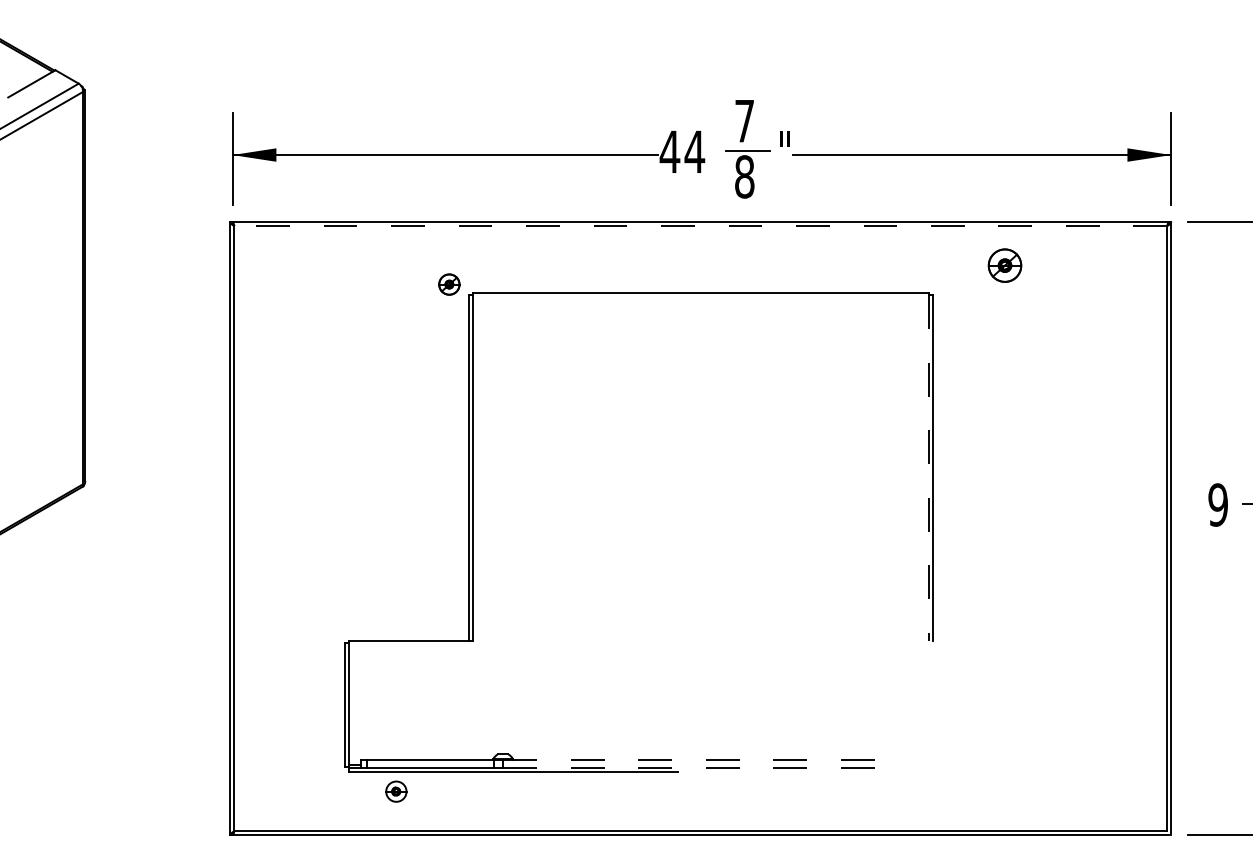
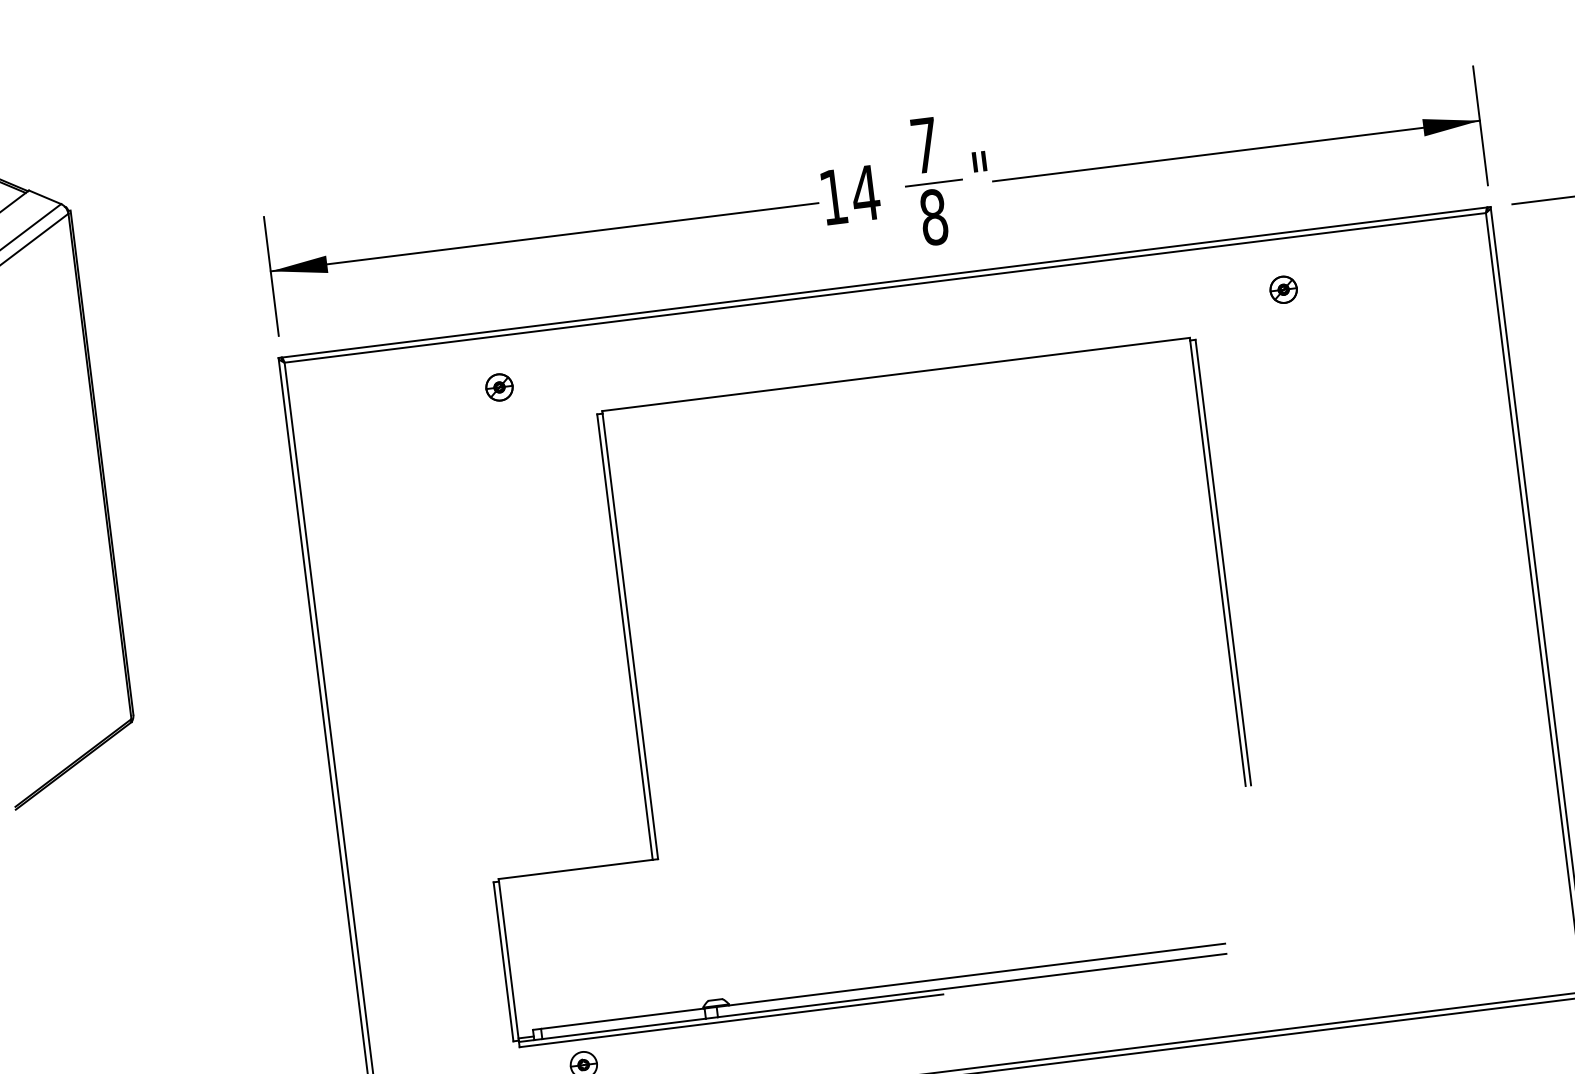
text: (669, 151) -> (832, 196), 44 -> 14
line: (700, 226) -> (884, 288), dashed -> solid
part: (1005, 265) -> (1284, 289), size x0.62
part: (449, 284) -> (499, 387), moved
line: (928, 468) -> (1217, 563), dashed -> solid
line: (701, 759) -> (971, 974), dashed -> solid
line: (701, 767) -> (973, 984), dashed -> solid

